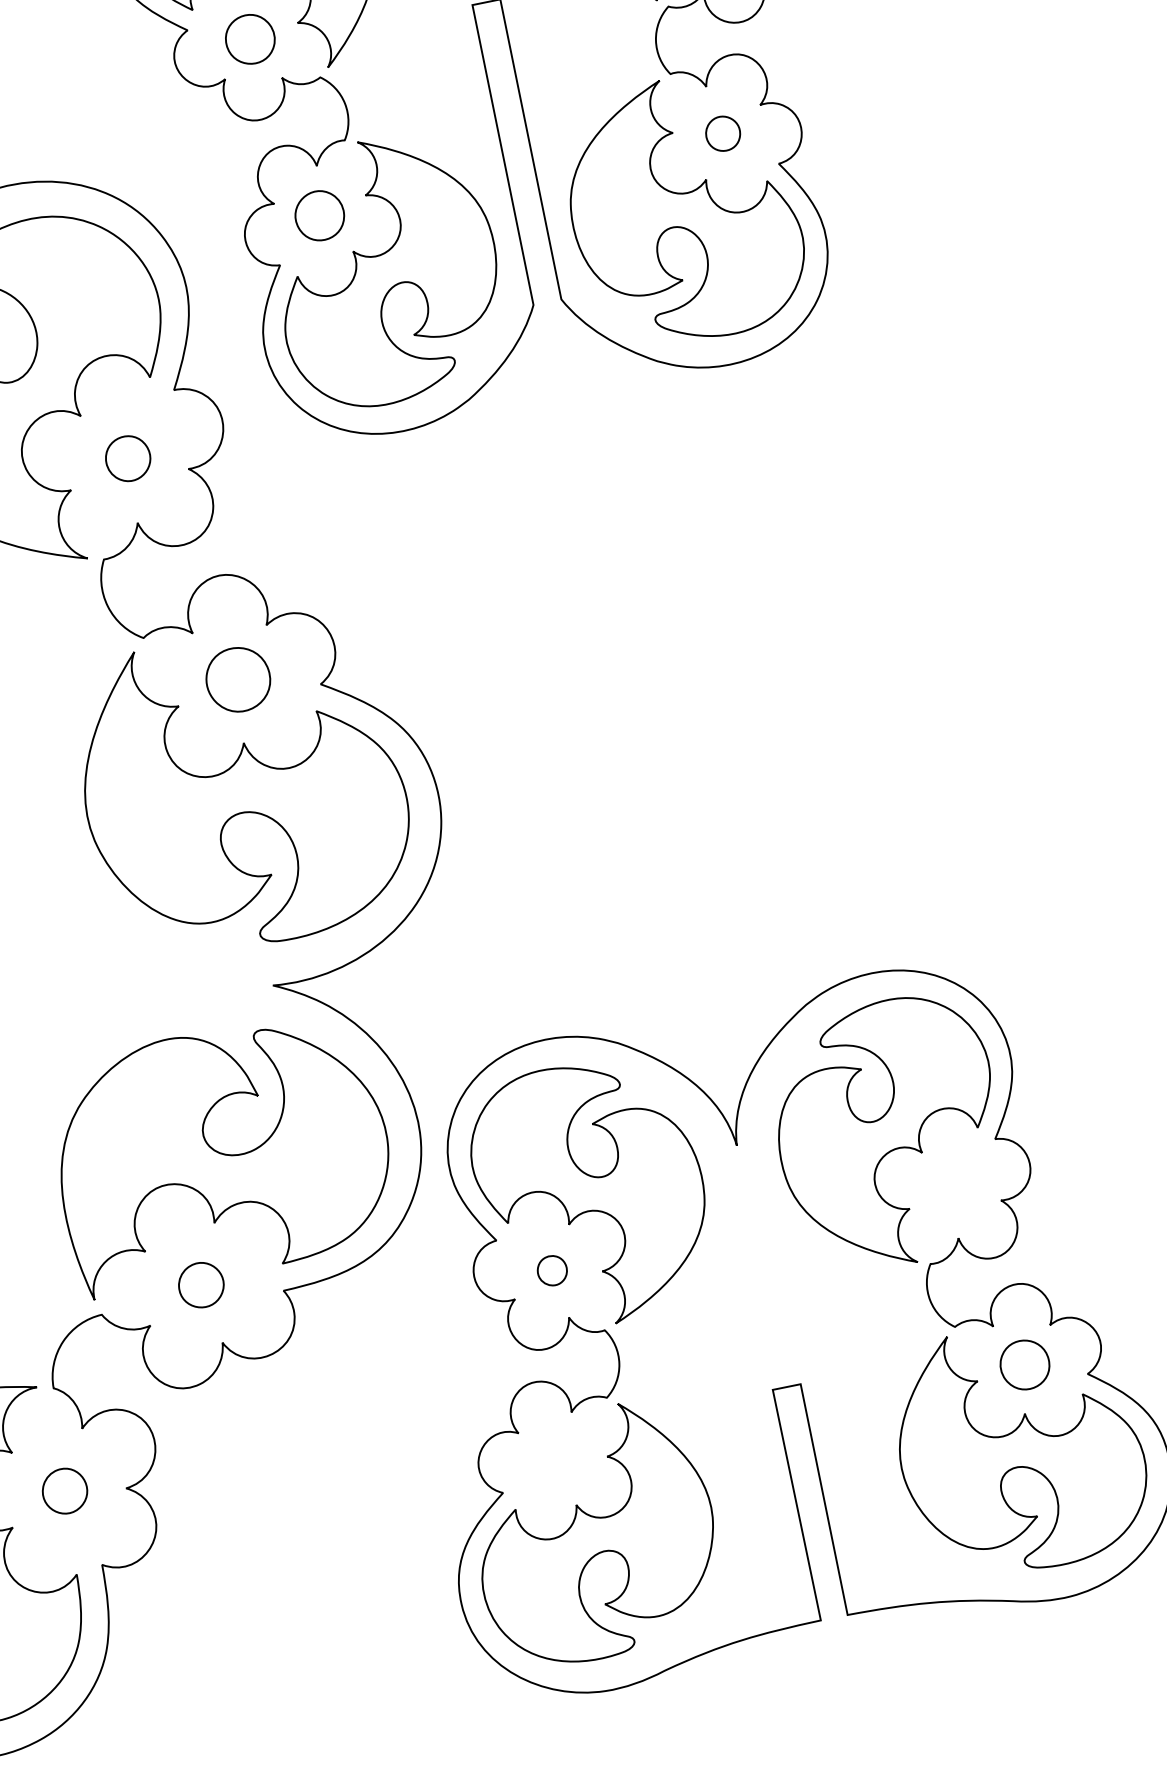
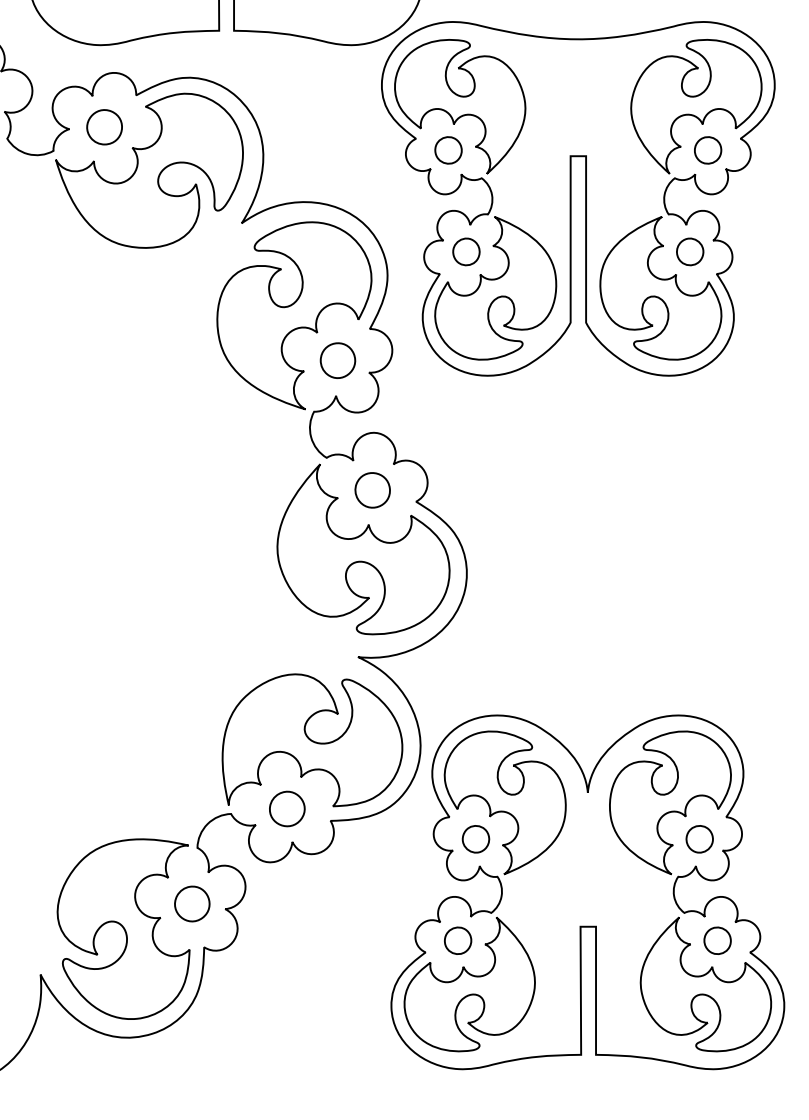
part: (723, 132) -> (690, 251), size x1.43
part: (127, 458) -> (337, 360), size x1.43
part: (955, 1189) -> (699, 839), added
part: (551, 1271) -> (475, 839), size x1.67
part: (201, 1284) -> (287, 808), size x1.43
part: (557, 1459) -> (458, 940), added
part: (65, 1490) -> (192, 903), size x1.43

